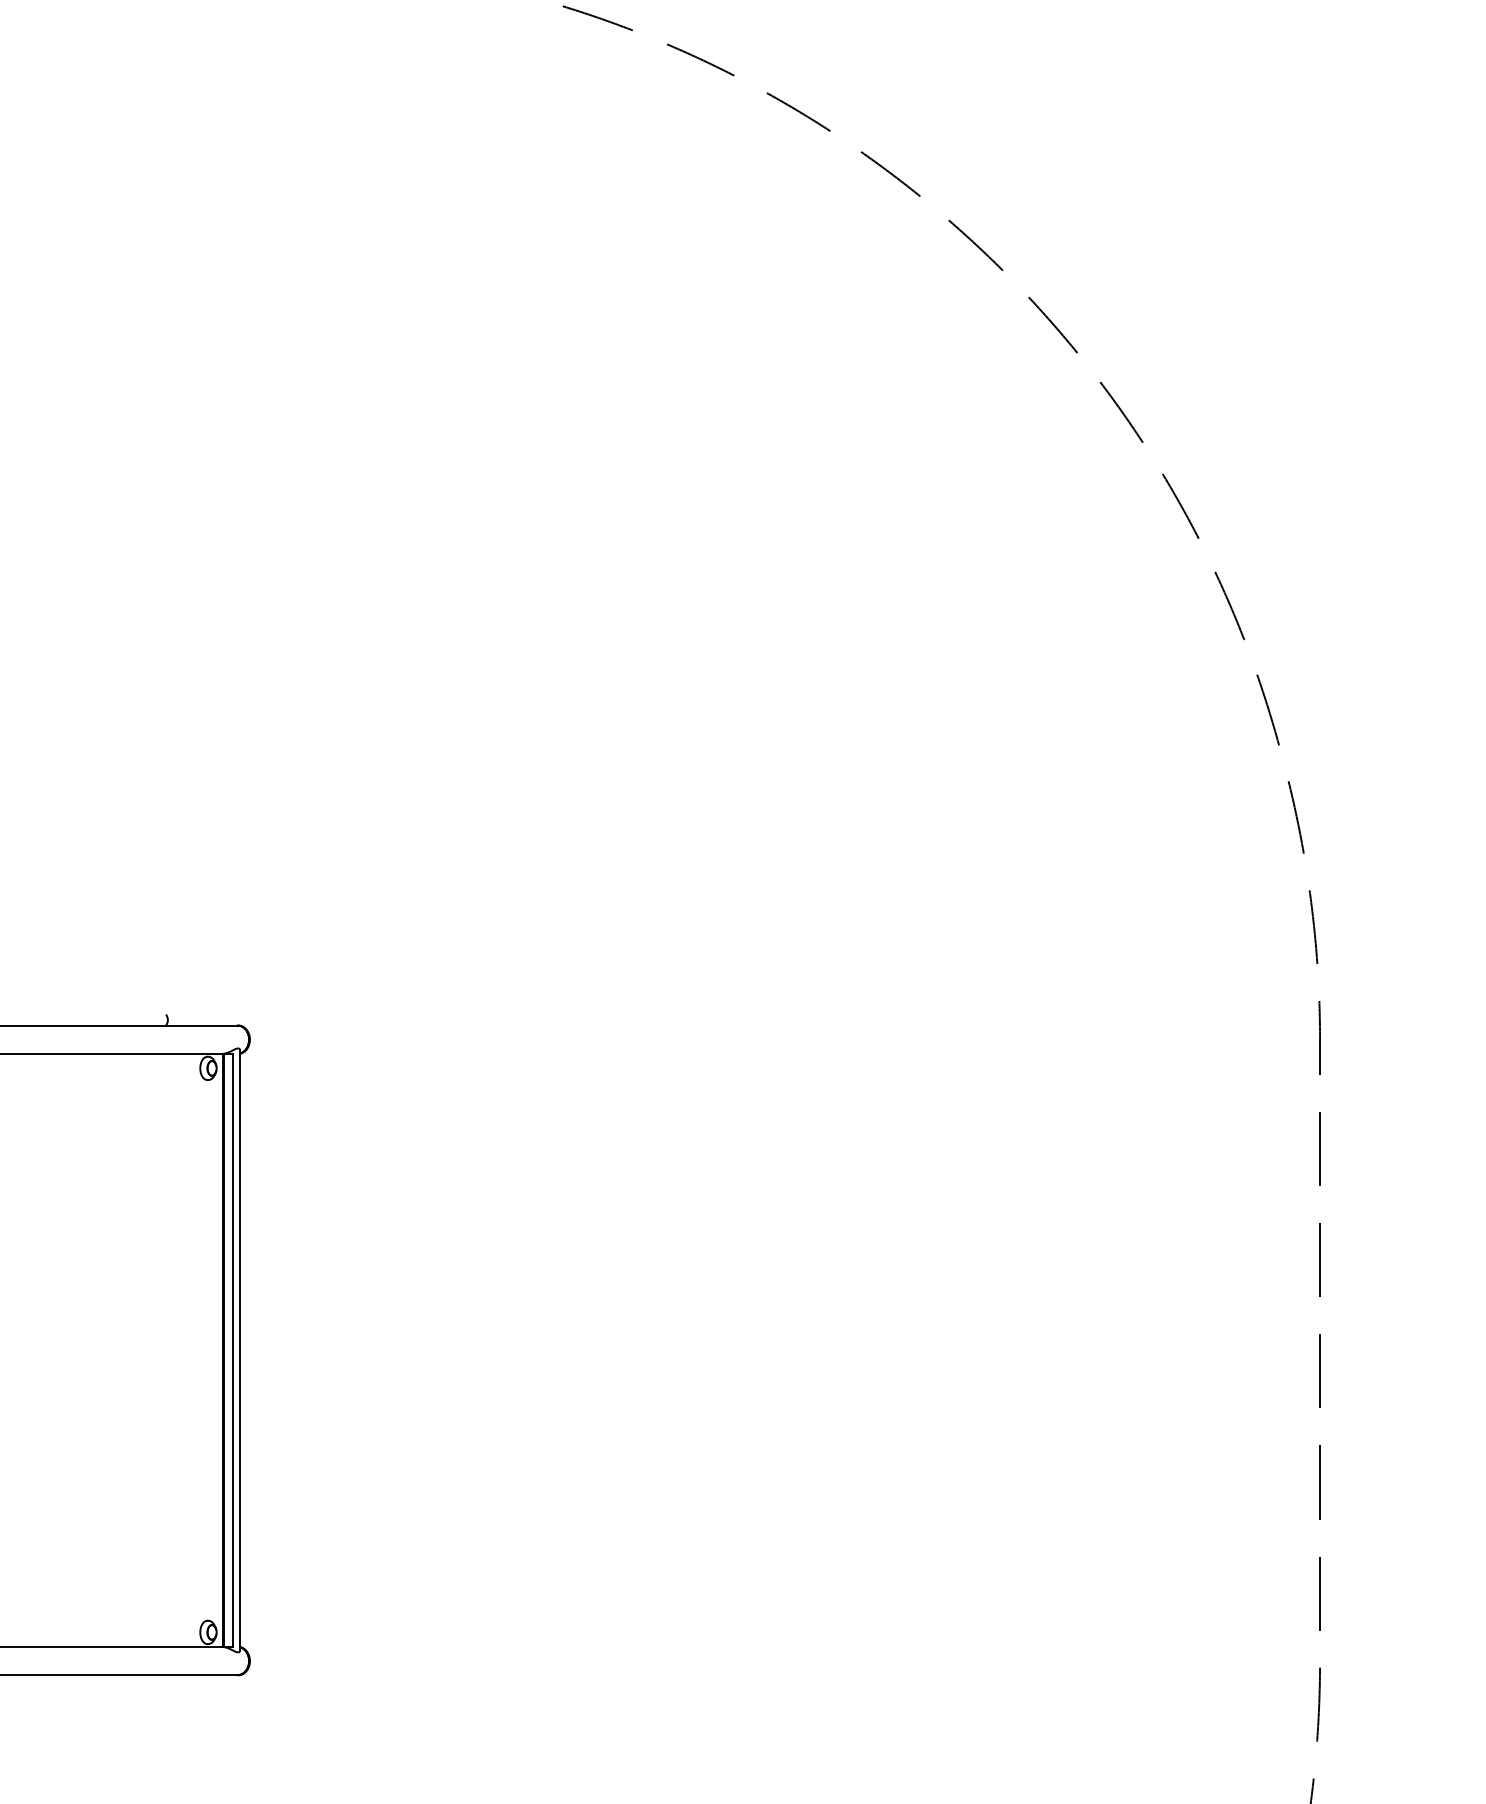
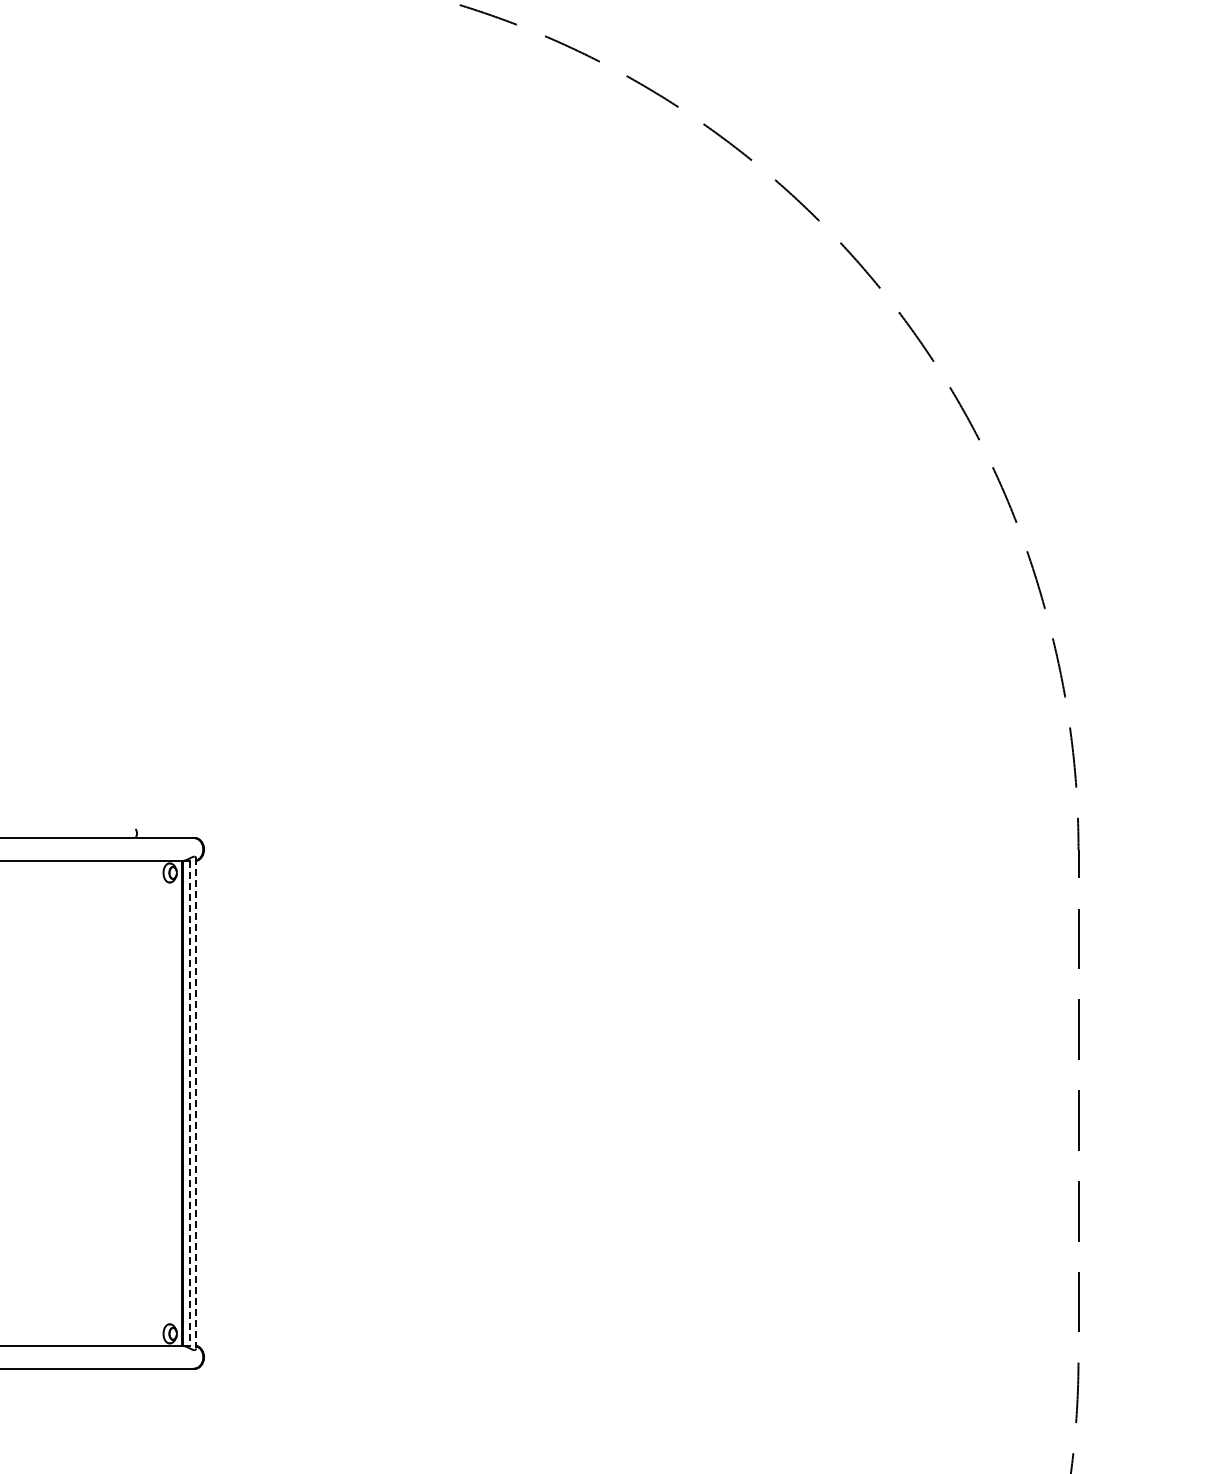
line: (232, 1350) -> (189, 1103), solid -> dashed
line: (240, 1350) -> (196, 1103), solid -> dashed

